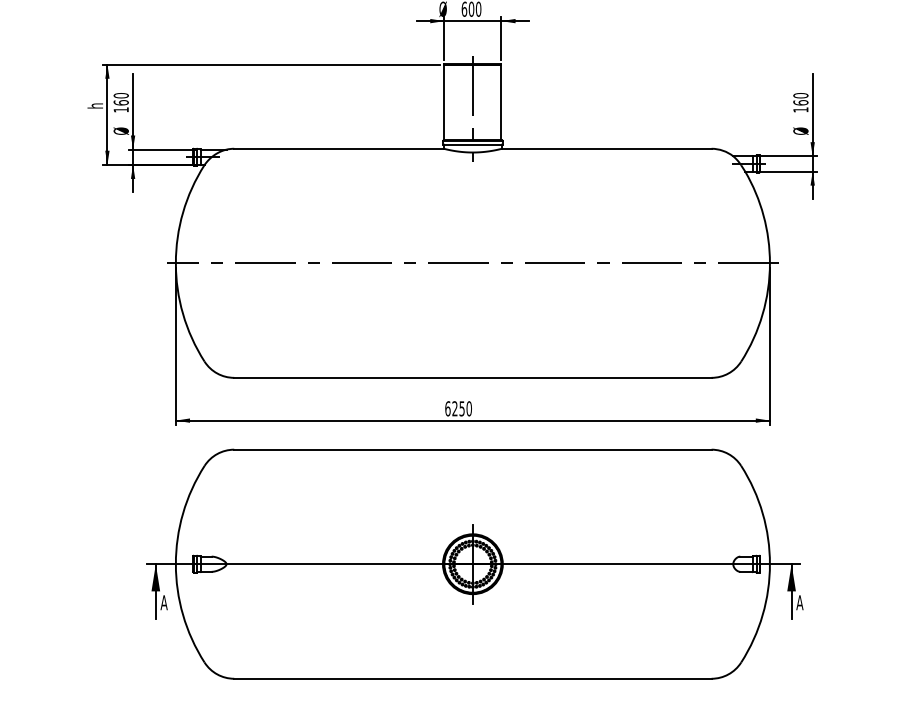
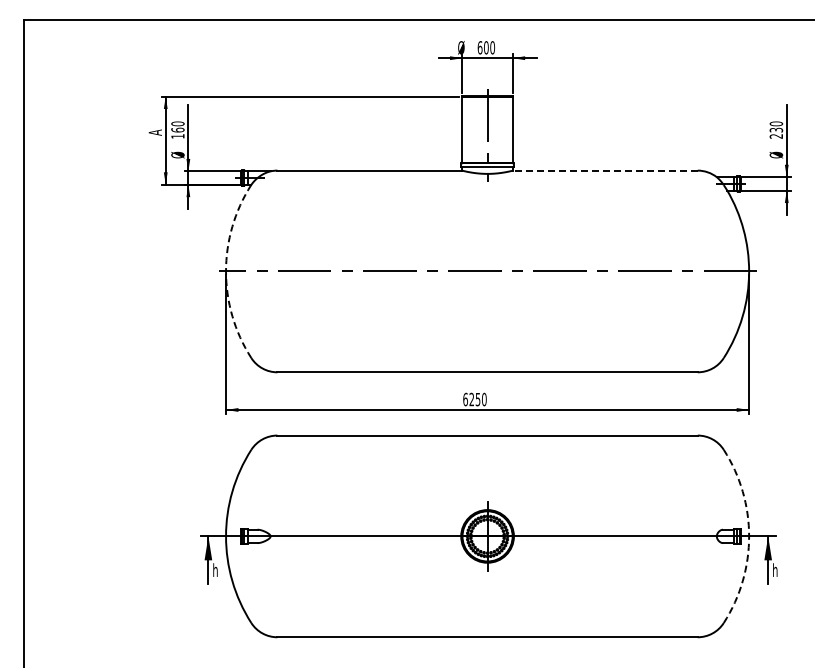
text: (94, 105) -> (154, 132), h -> A
text: (799, 105) -> (775, 132), 160 -> 230
line: (605, 148) -> (604, 170), solid -> dashed
arc: (176, 263) -> (226, 271), solid -> dashed
arc: (770, 564) -> (749, 536), solid -> dashed
text: (163, 601) -> (215, 569), A -> h
text: (799, 601) -> (775, 569), A -> h

